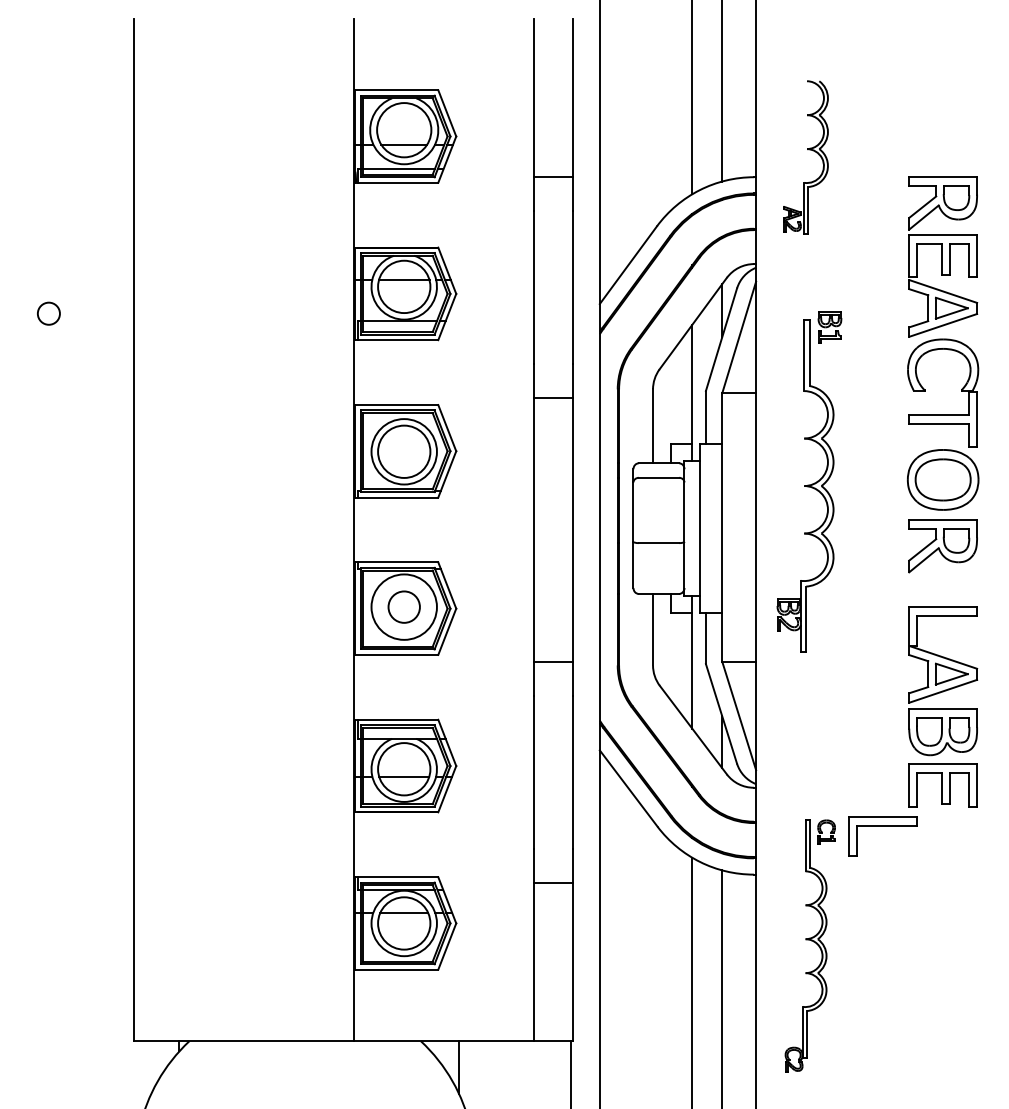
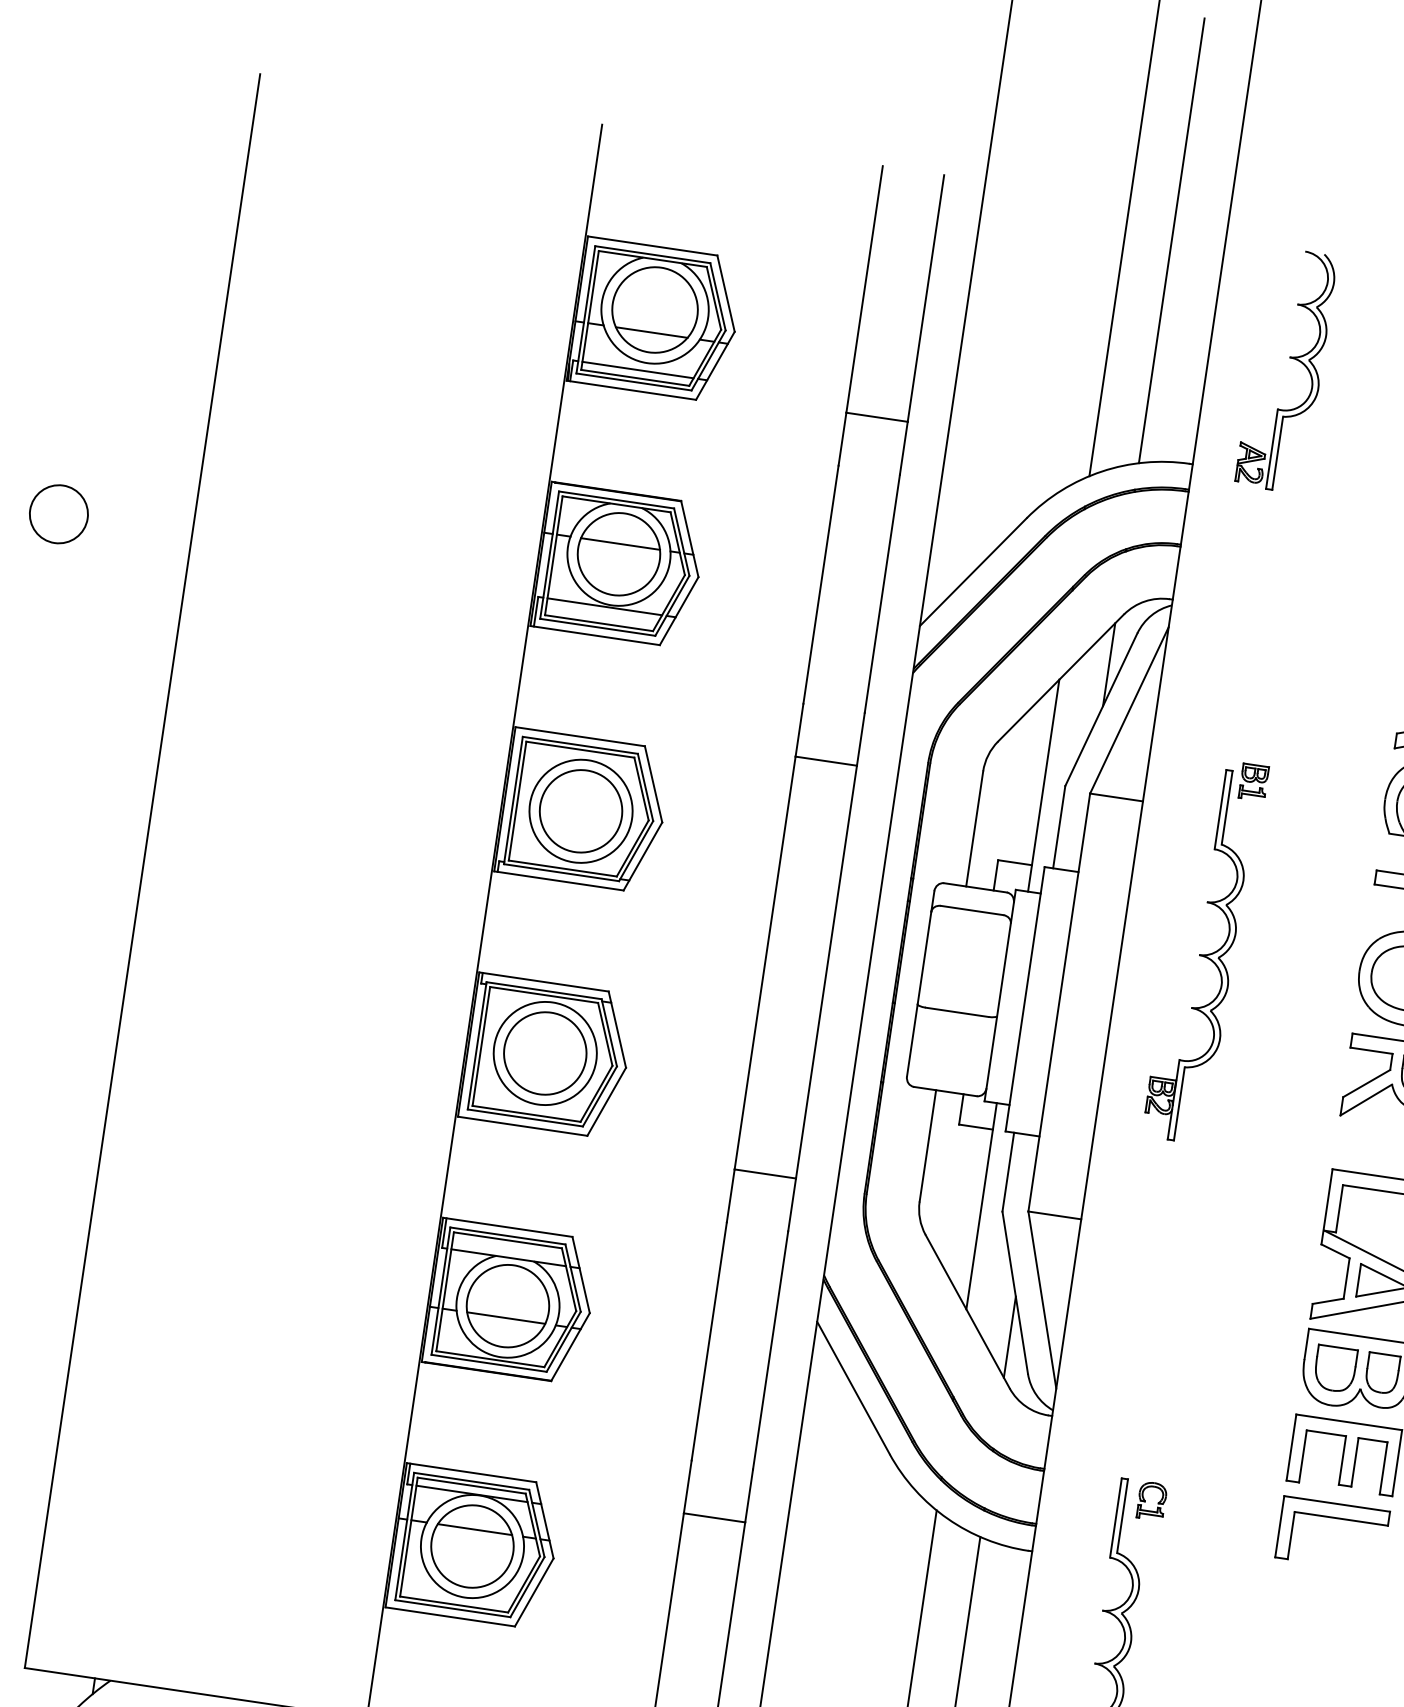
part: (807, 150) -> (1290, 359), moved
circle: (48, 313) -> (58, 513), size x1.67
part: (808, 481) -> (1204, 950), size x0.71
circle: (404, 606) -> (545, 1052), size x1.67
part: (882, 826) -> (1333, 1519), moved

